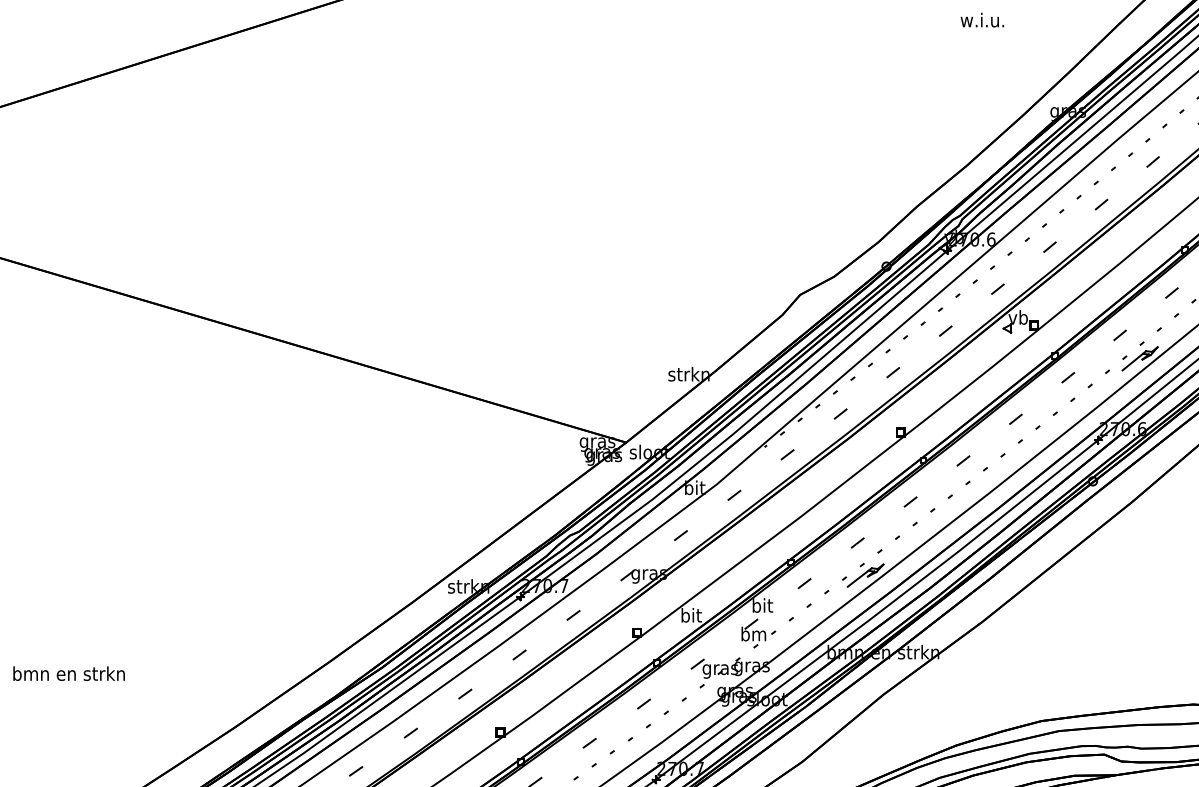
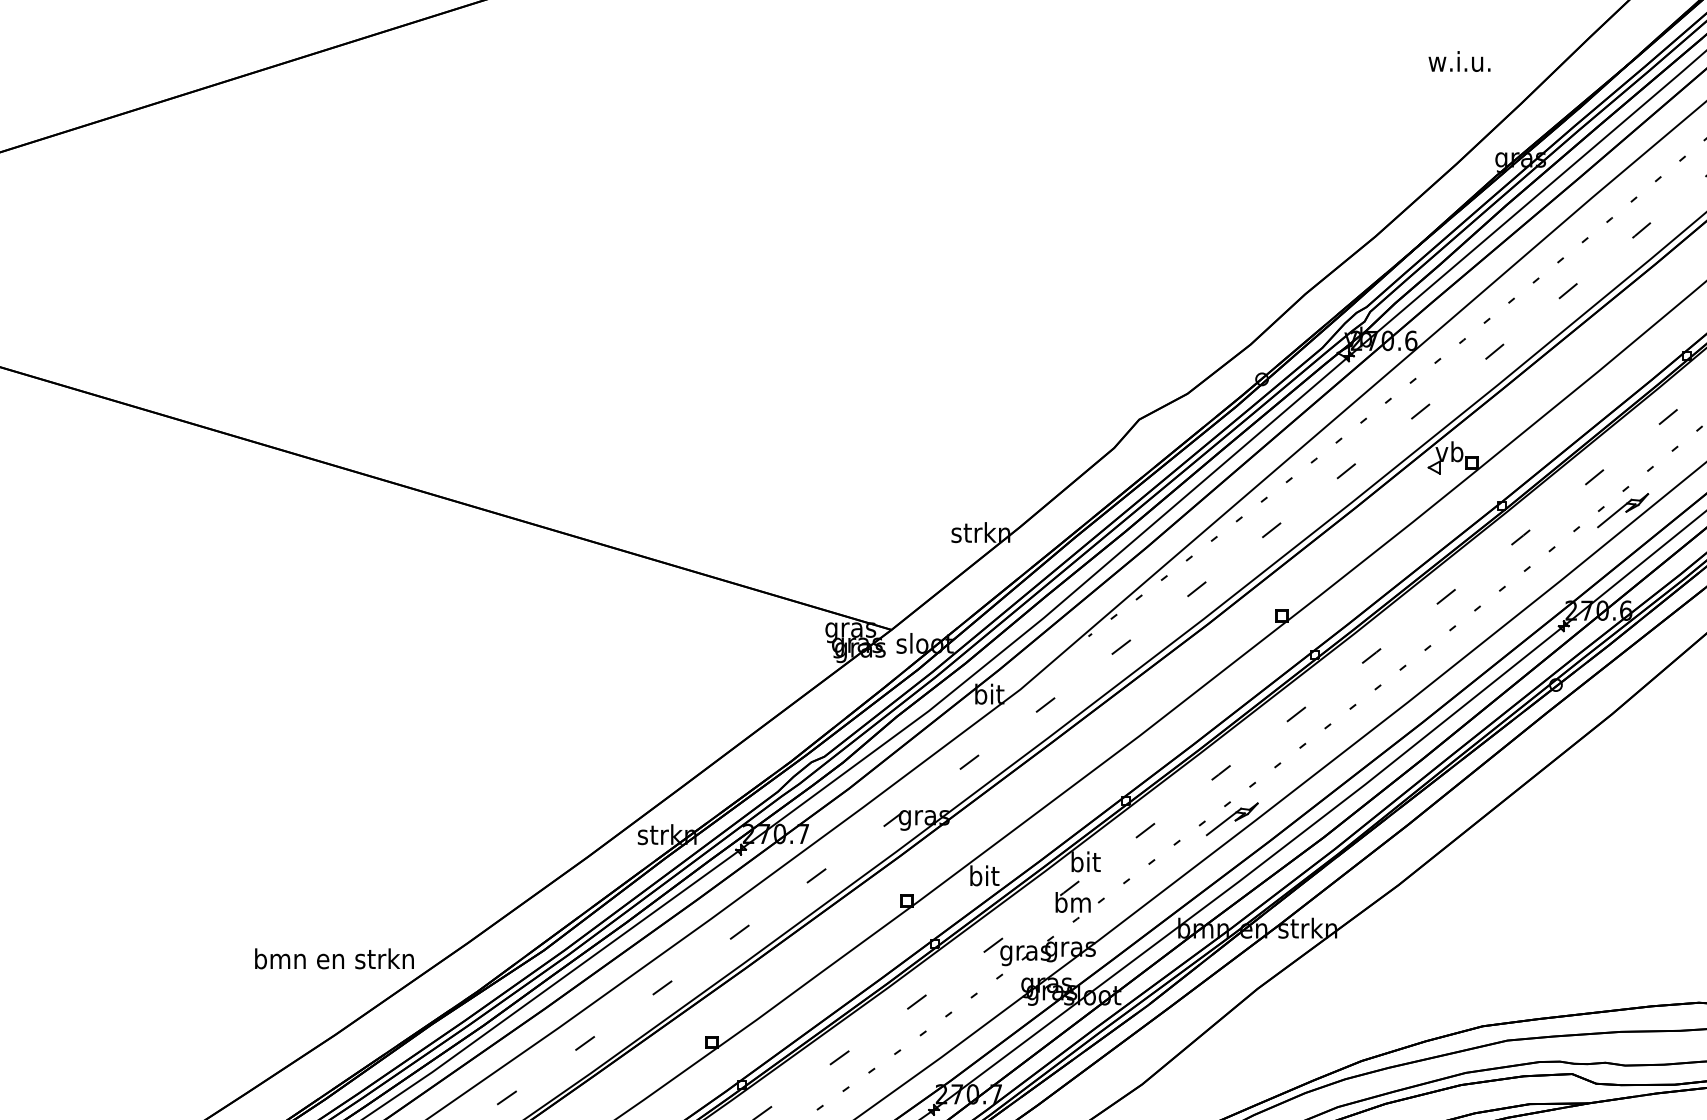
text: (982, 20) -> (1459, 61), moved
text: (69, 673) -> (334, 958), moved

